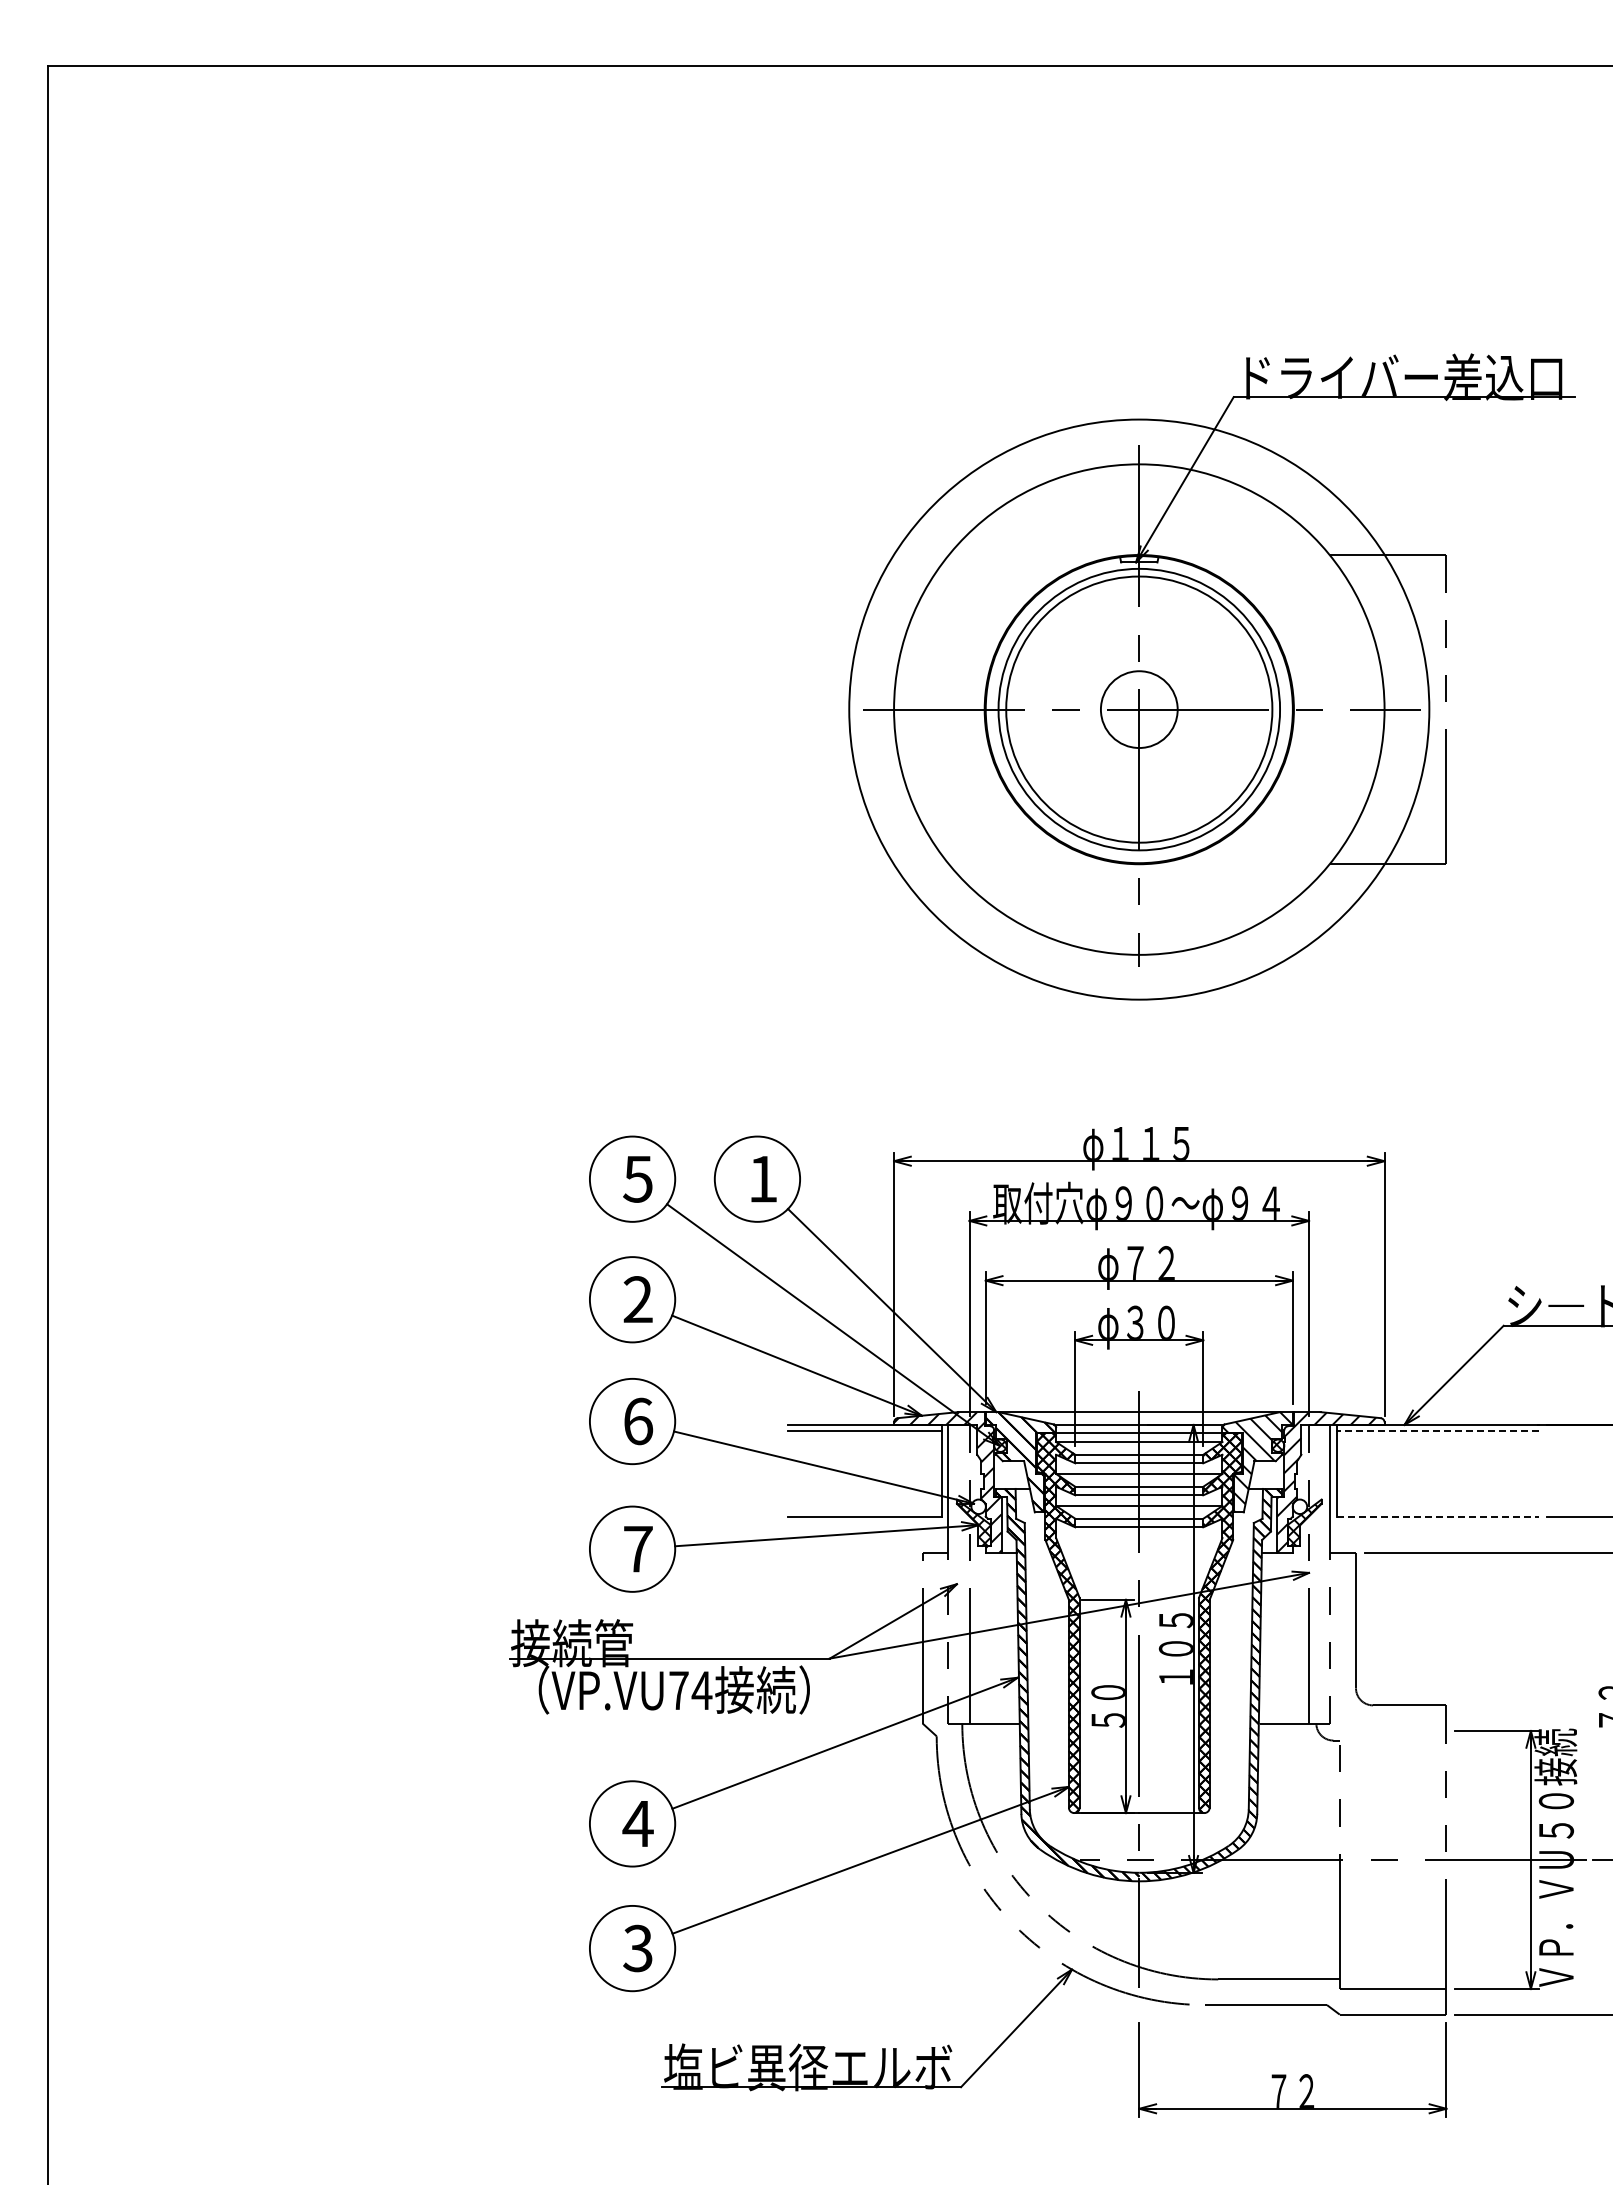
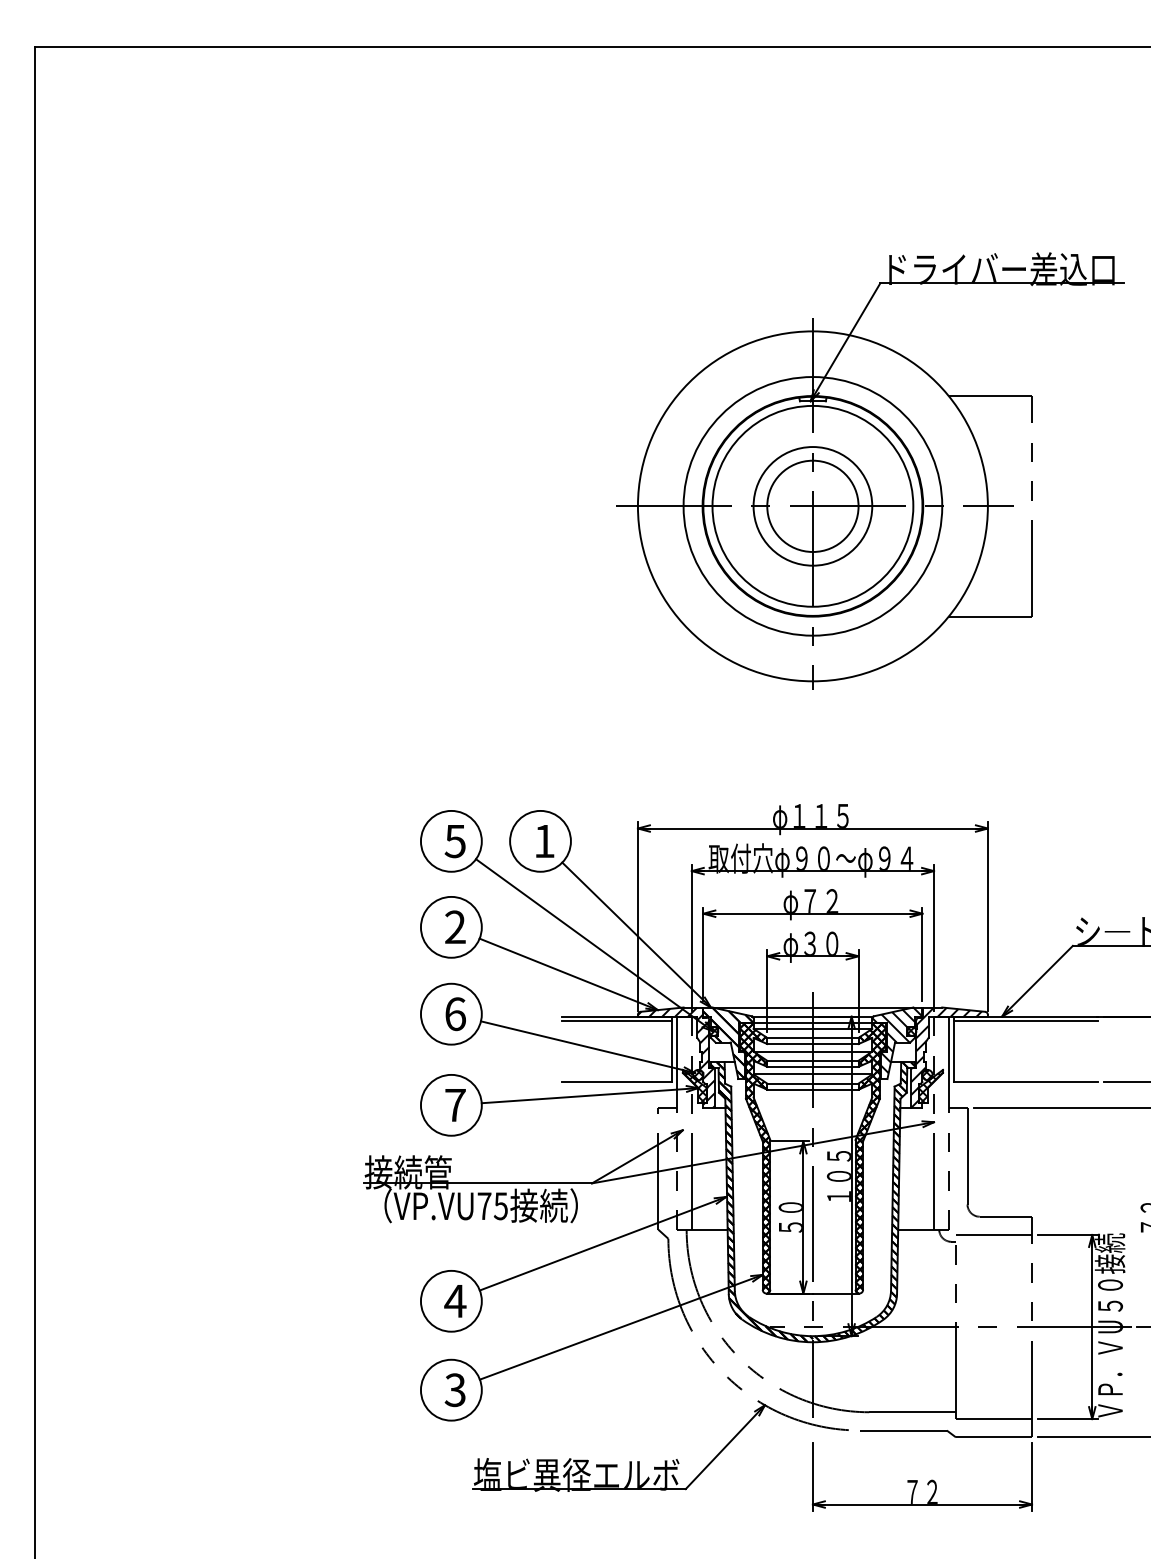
circle: (1139, 709) -> (813, 506), size x0.62
circle: (1139, 709) -> (813, 506), size x0.62
circle: (1139, 709) -> (813, 506), size x1.67
line: (1437, 1431) -> (1025, 1021), dashed -> solid
hatch: (978, 1506) -> (698, 1074), added
hatch: (1300, 1506) -> (927, 1074), added
line: (1437, 1516) -> (1025, 1081), dashed -> solid
text: (701, 1690) -> (500, 1206), VP.VU74 -> VP.VU75
line: (1392, 1730) -> (993, 1234), added

